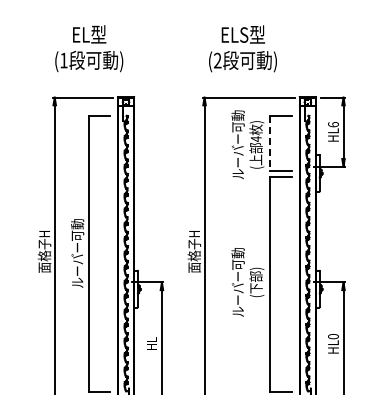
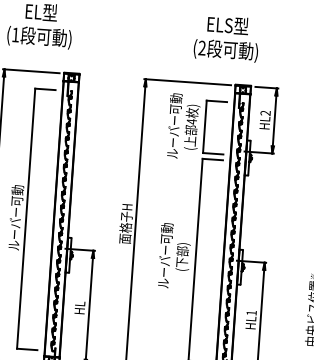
text: (242, 48) -> (226, 38), moved
text: (333, 124) -> (265, 113), HL6 -> HL2
line: (270, 143) -> (205, 126), dashed -> solid
text: (333, 336) -> (251, 312), HL0 -> HL1

